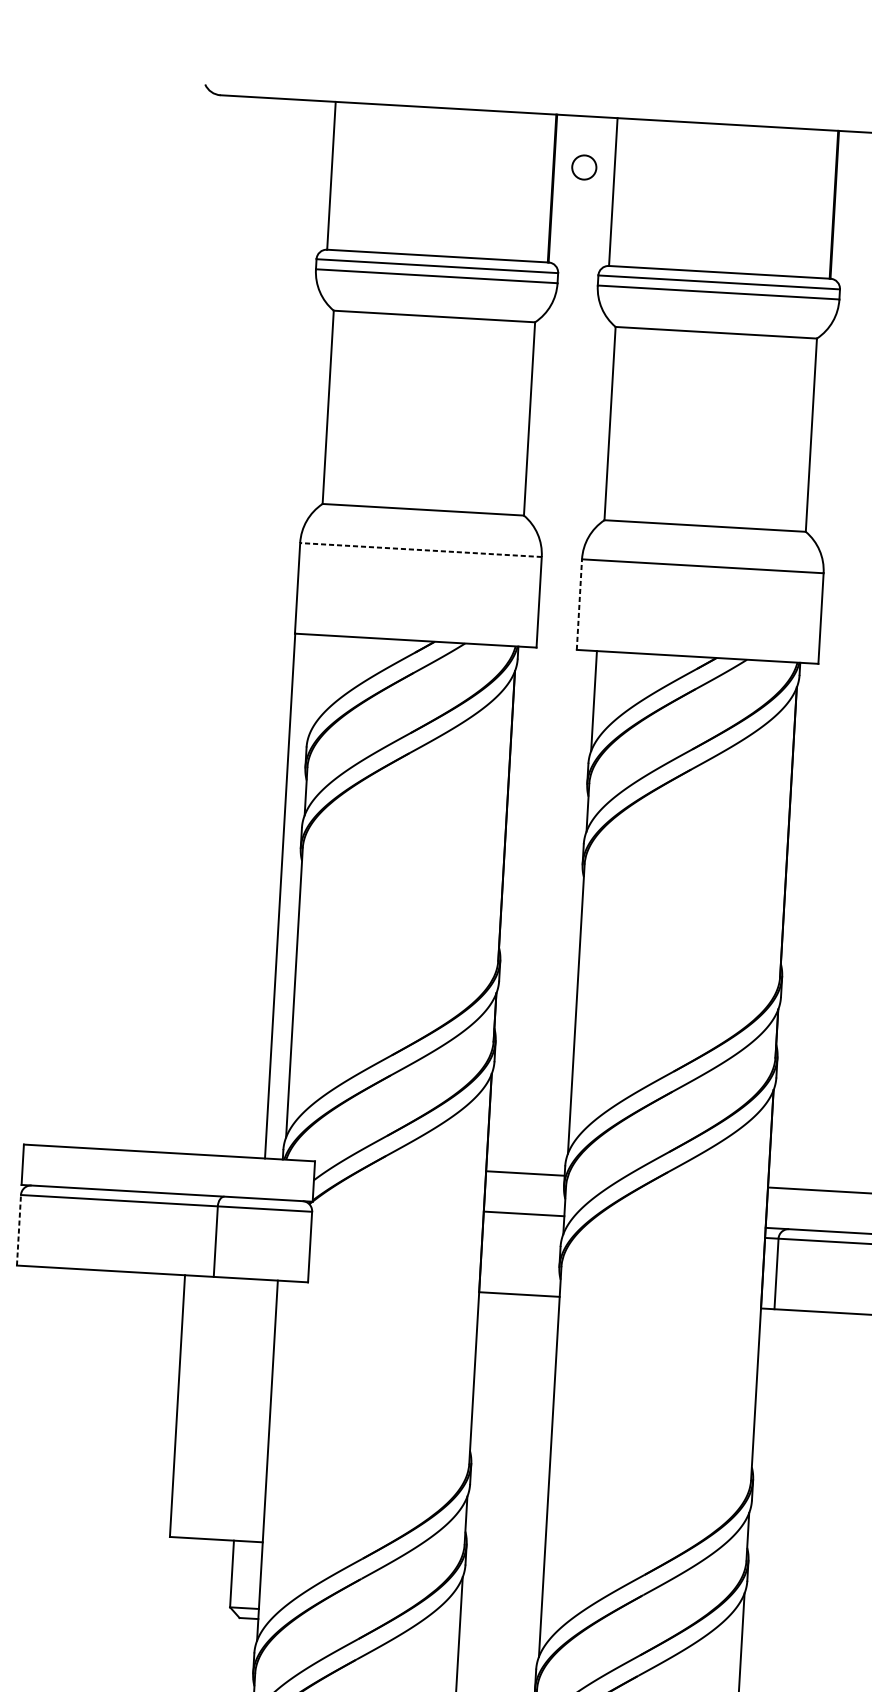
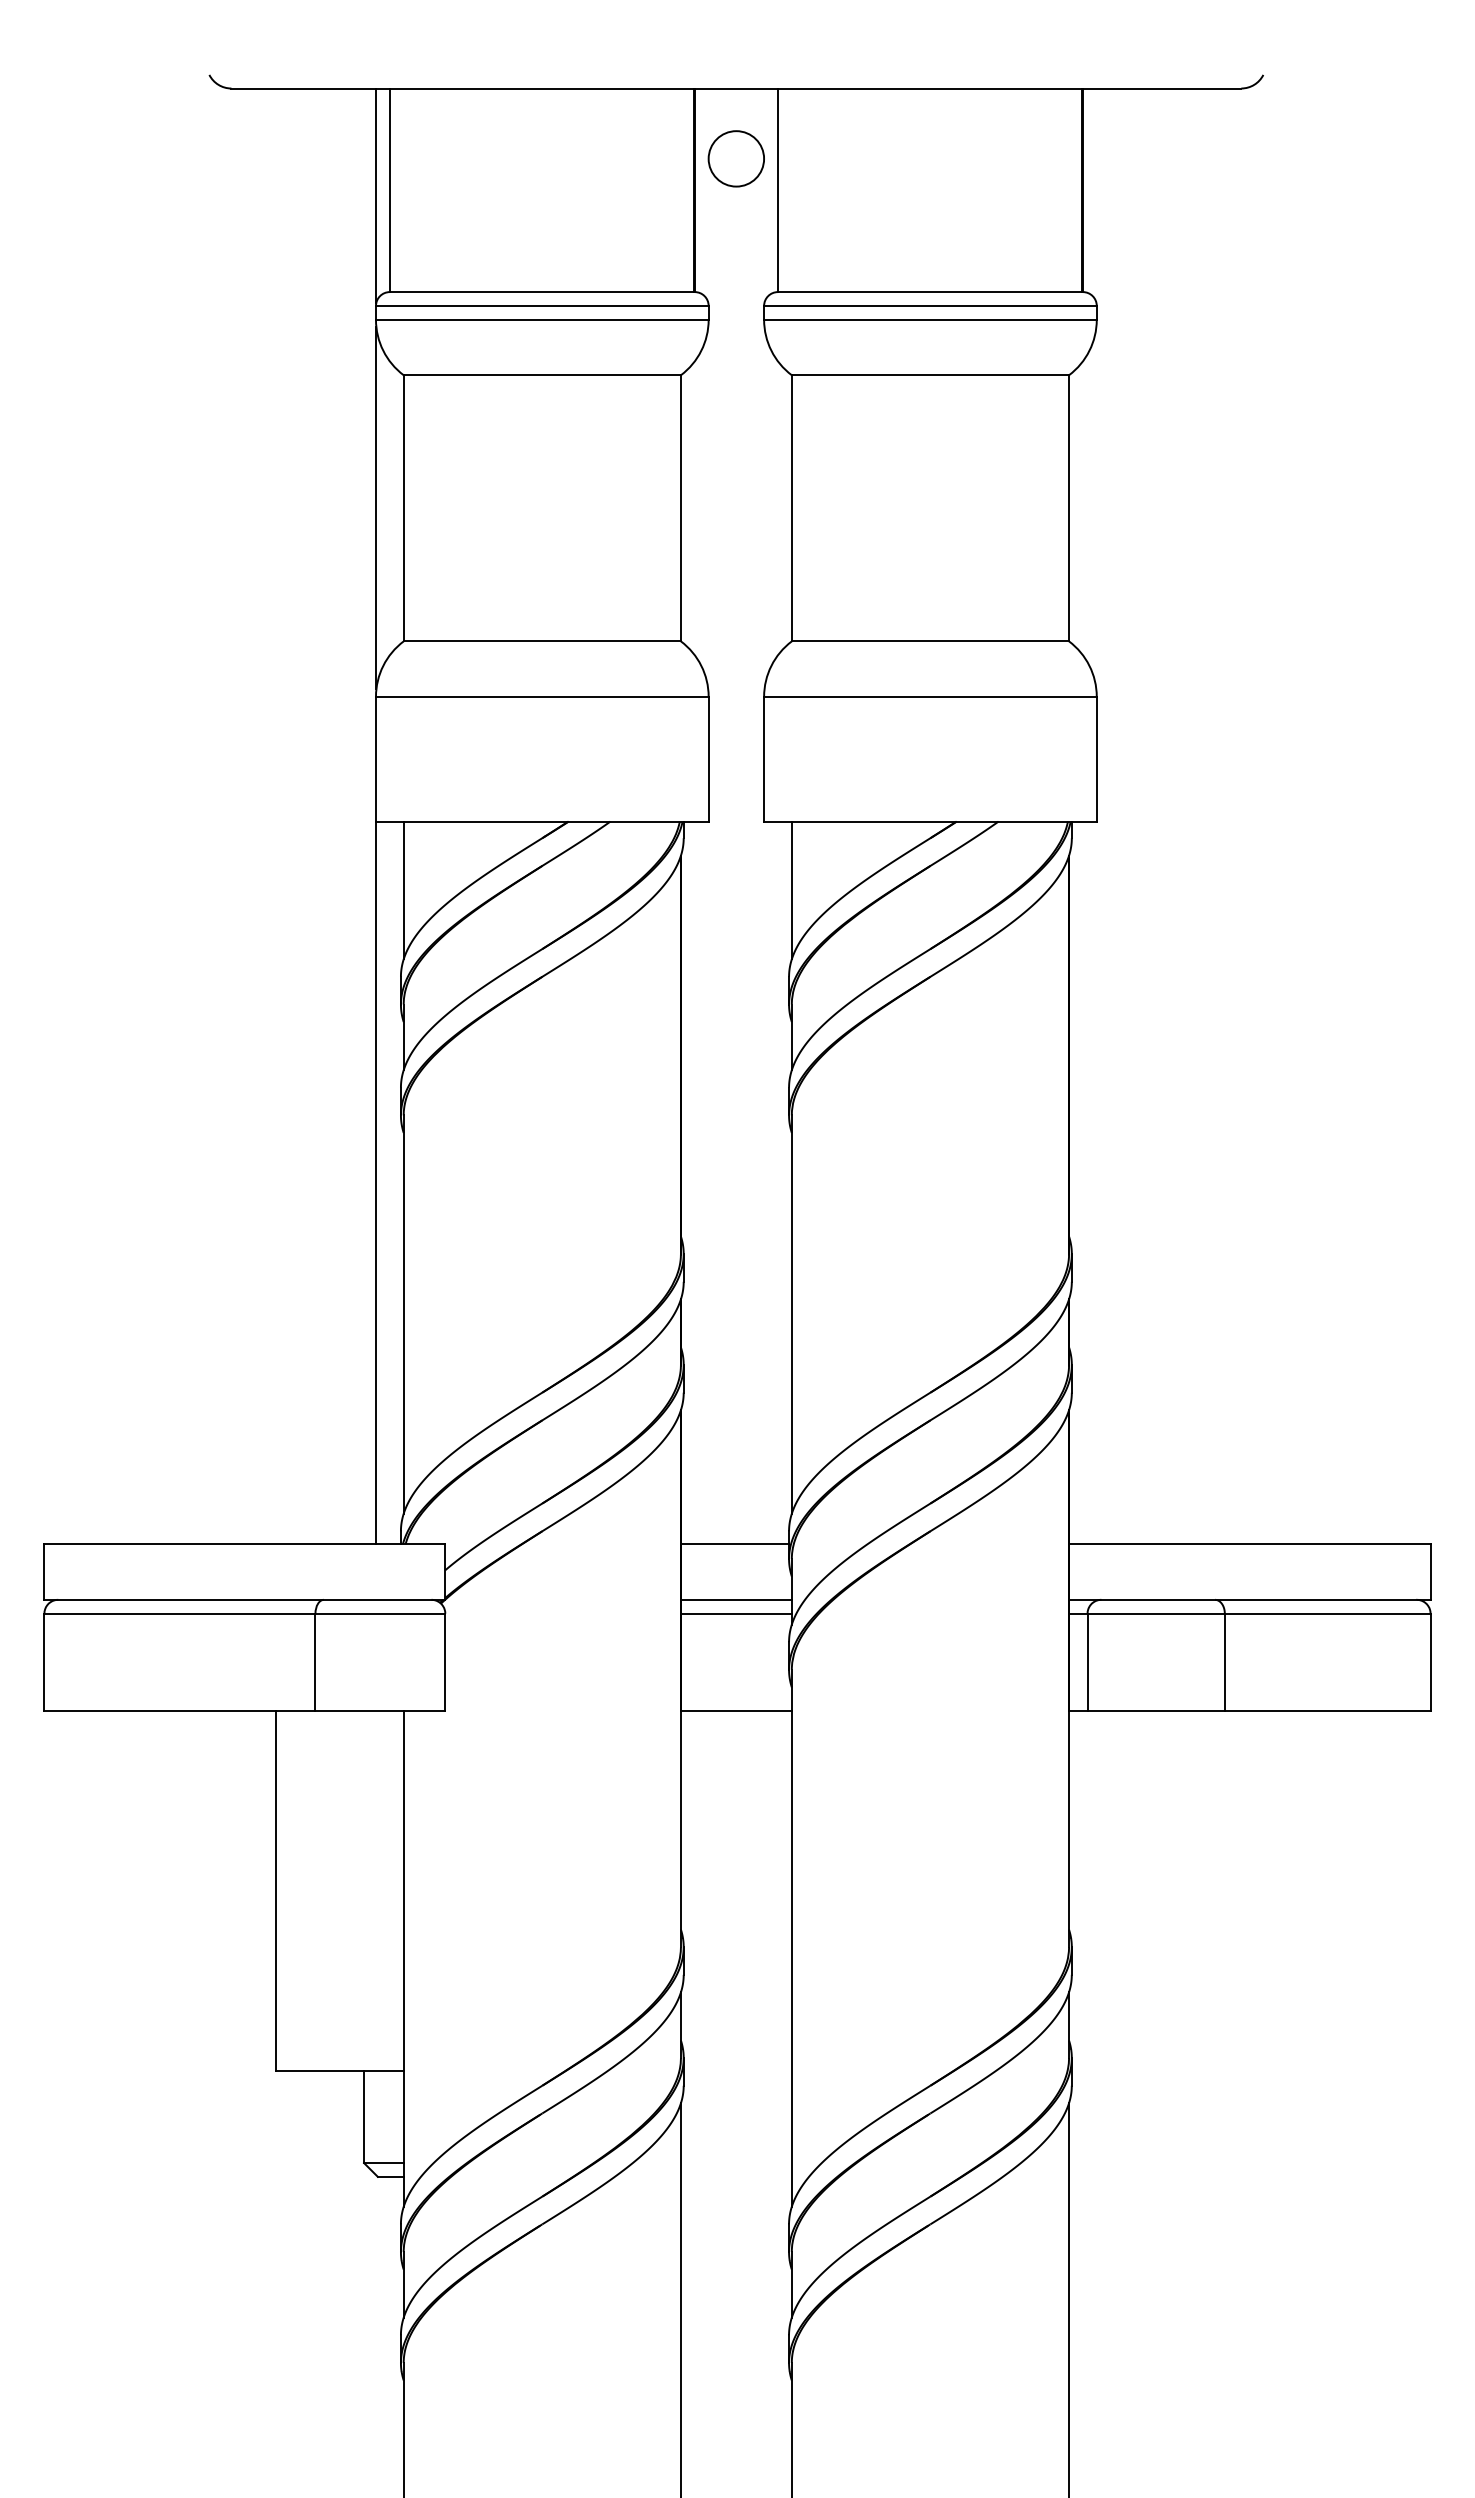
part: (583, 167) -> (735, 158), size x1.67
line: (321, 179) -> (376, 195), added
line: (308, 406) -> (376, 508), added
line: (420, 549) -> (541, 696), dashed -> solid
line: (579, 604) -> (764, 758), dashed -> solid
line: (312, 684) -> (403, 890), added
line: (522, 1223) -> (735, 1613), added
line: (19, 1230) -> (44, 1662), dashed -> solid

